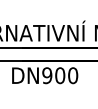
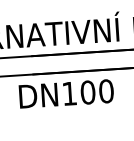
text: (47, 75) -> (69, 93), DN900 -> DN100

